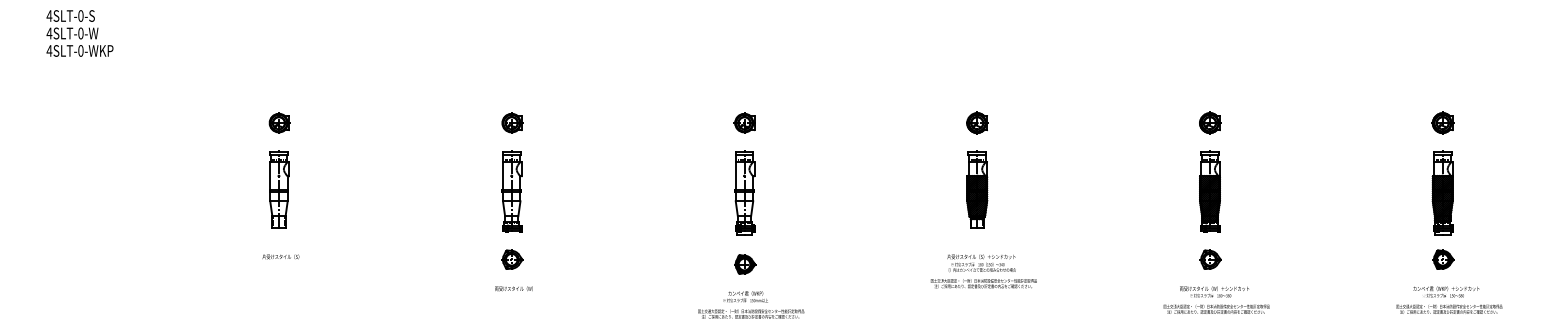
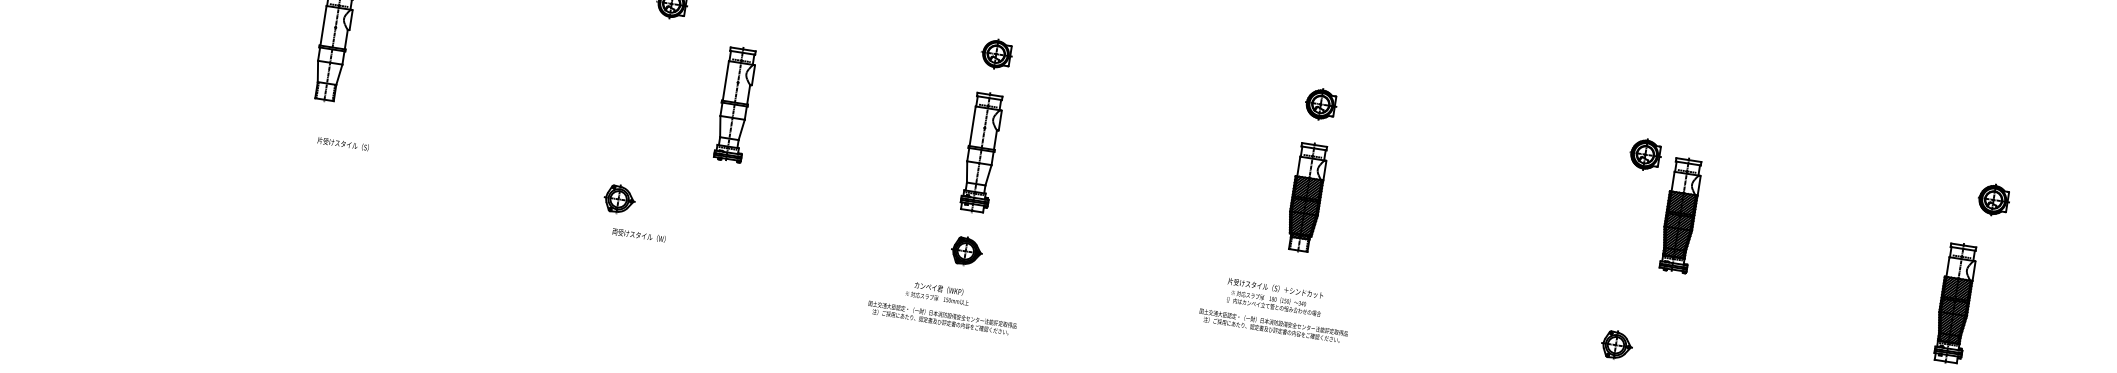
part: (1442, 122) -> (1993, 199), moved
part: (511, 191) -> (734, 104), moved
part: (1209, 191) -> (1679, 214), moved
text: (280, 256) -> (342, 143), moved
part: (512, 259) -> (619, 199), moved
text: (983, 271) -> (1275, 309), moved
text: (751, 304) -> (944, 305), moved

